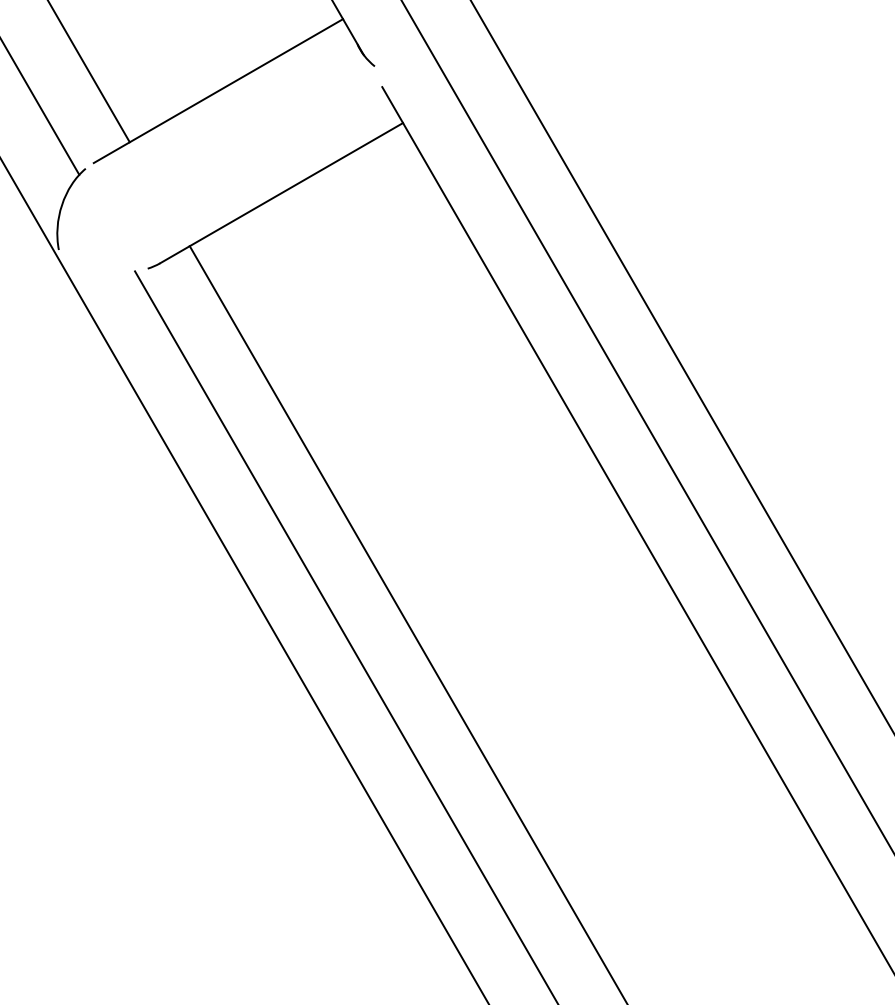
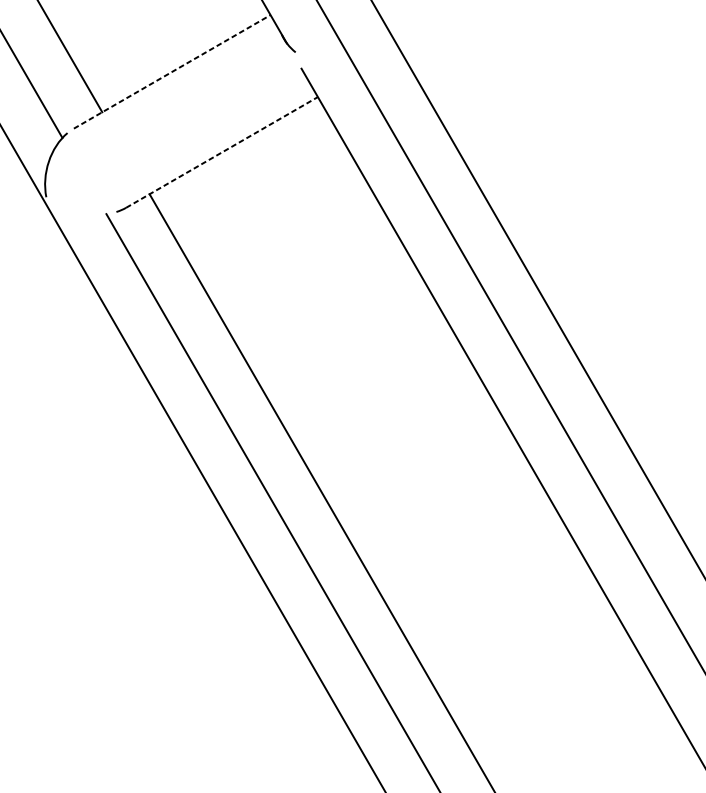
line: (218, 91) -> (172, 72), solid -> dashed
line: (281, 192) -> (222, 151), solid -> dashed

